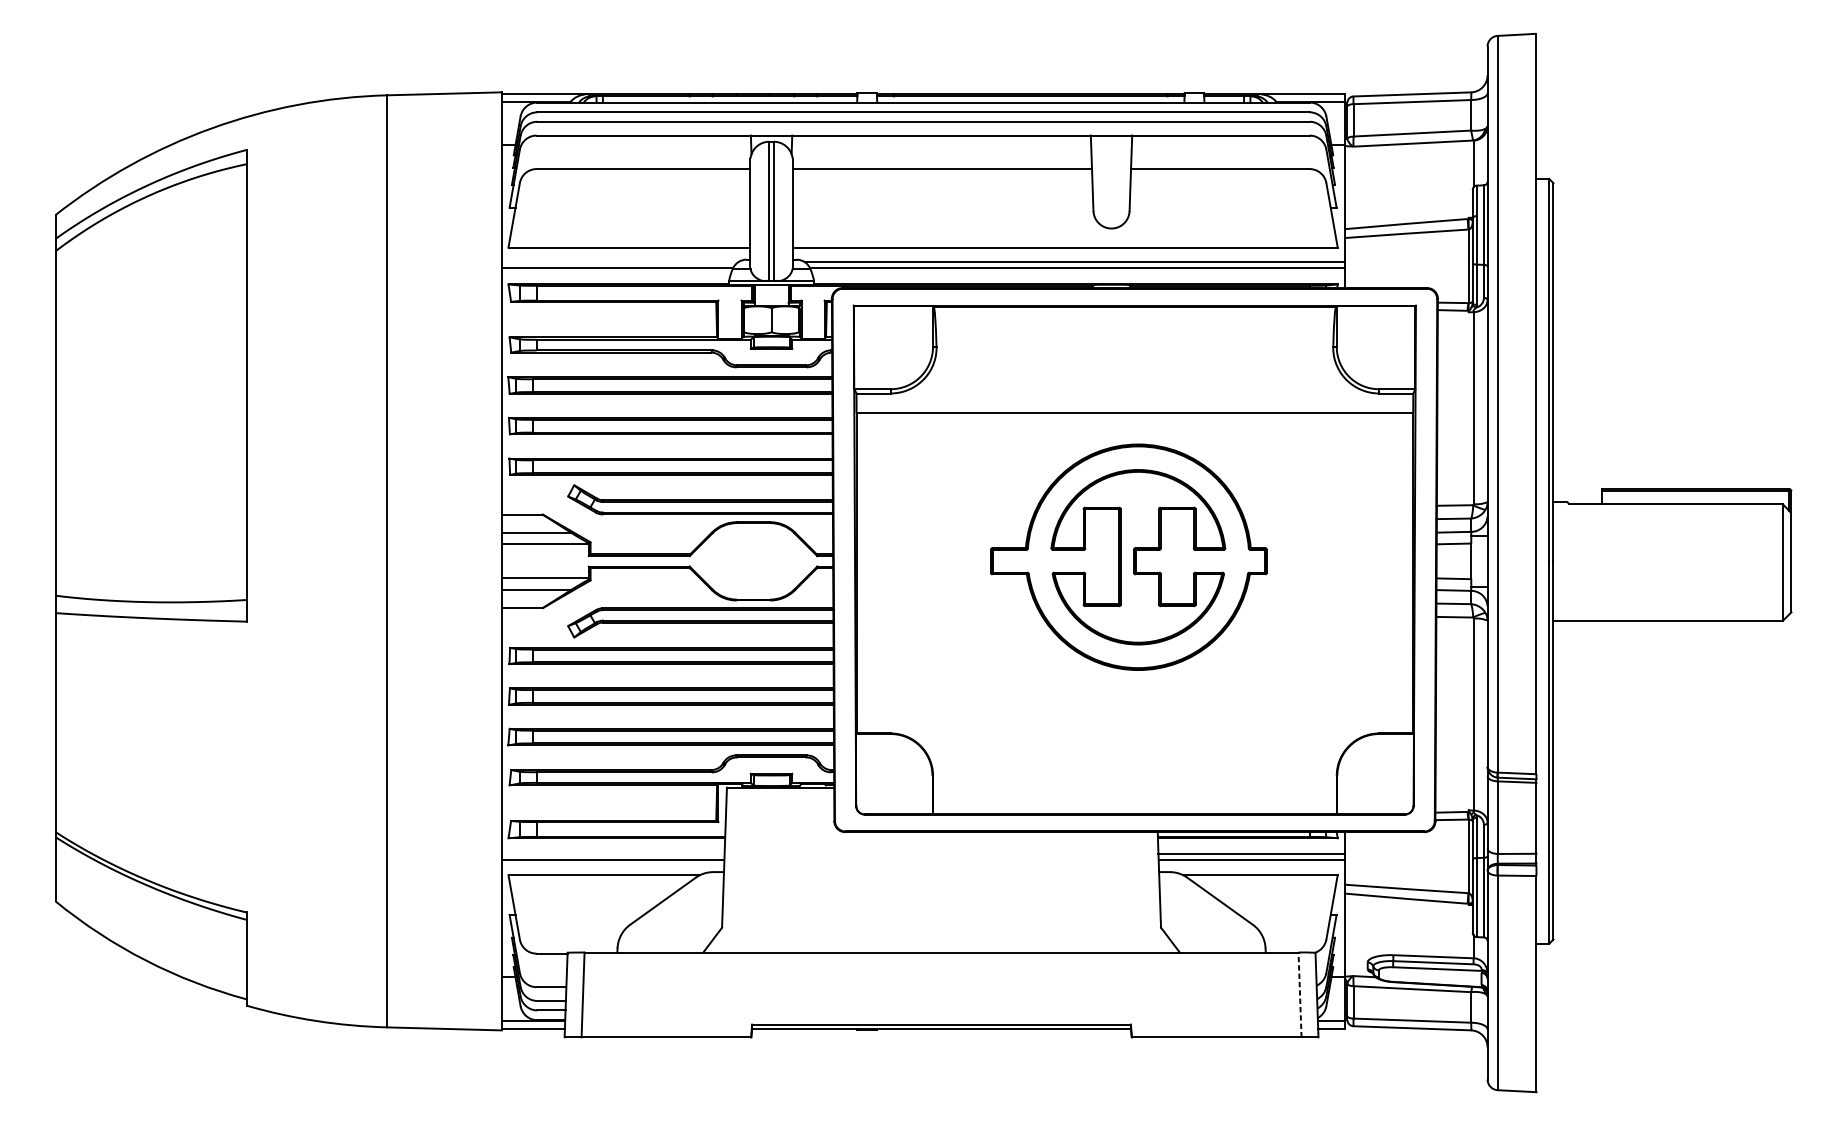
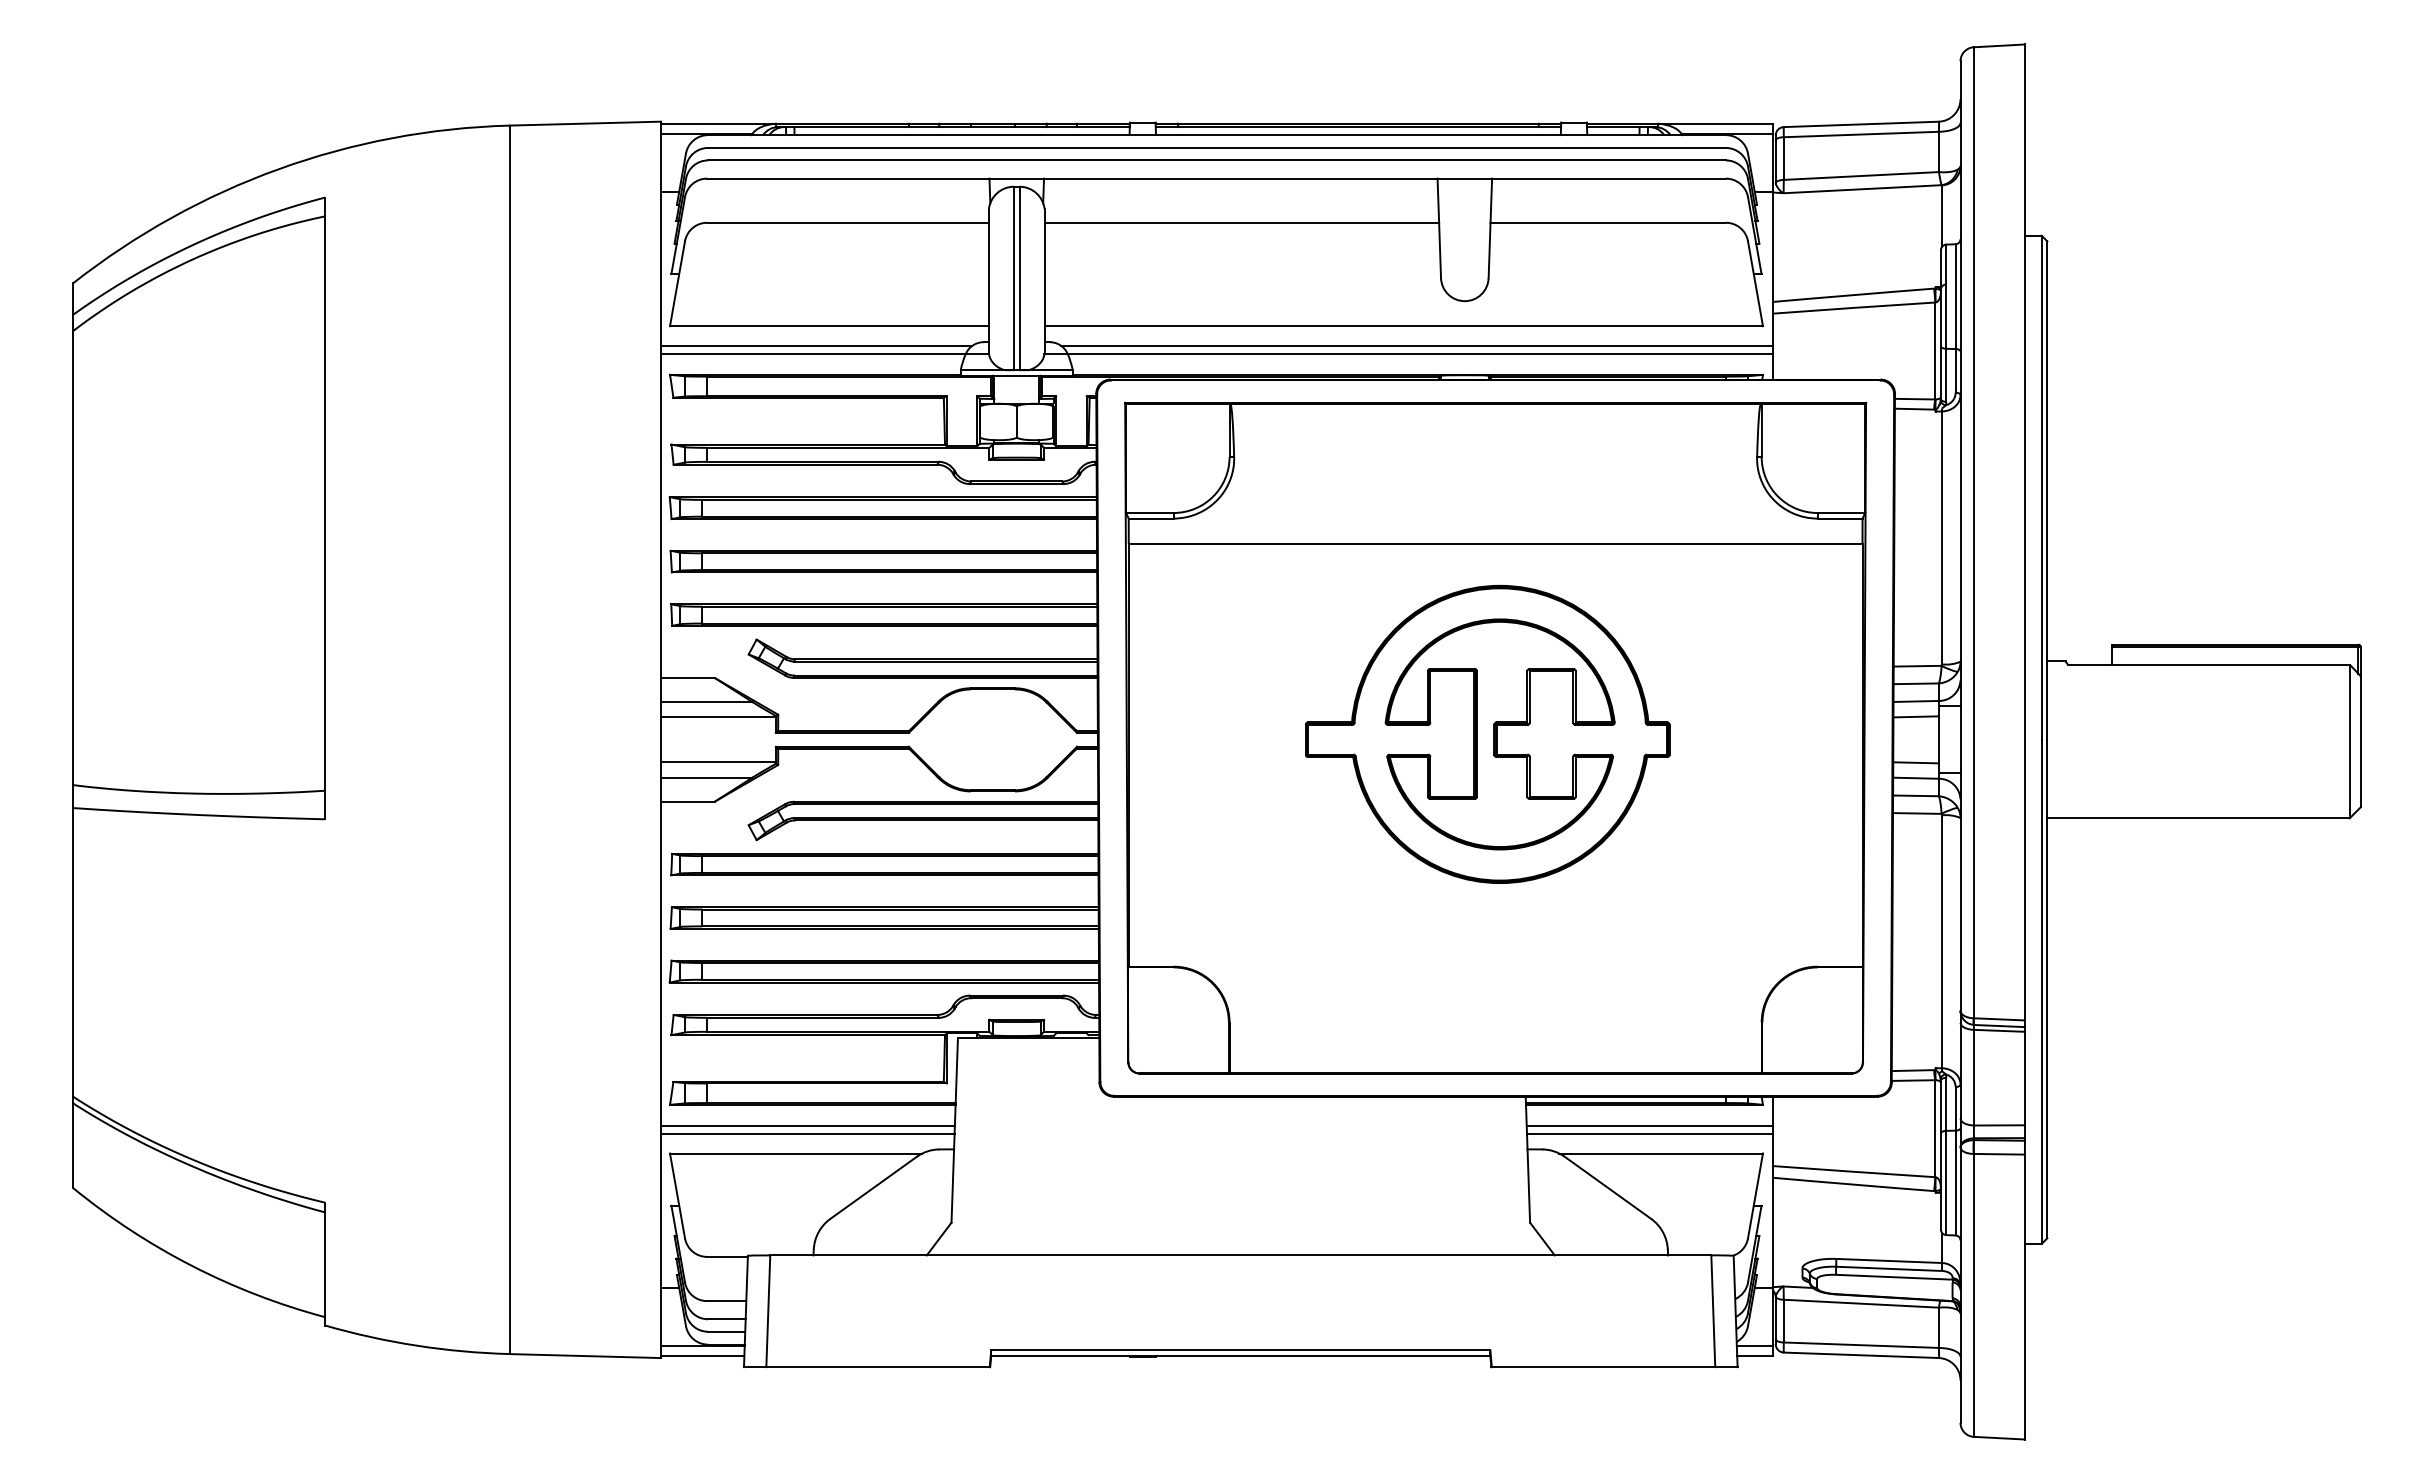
line: (619, 262) -> (816, 345), added
line: (612, 853) -> (807, 1125), added
line: (1300, 995) -> (1713, 1311), dashed -> solid

